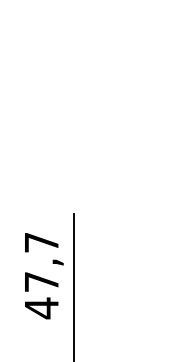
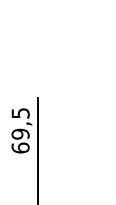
text: (41, 274) -> (20, 130), 47,7 -> 69,5

